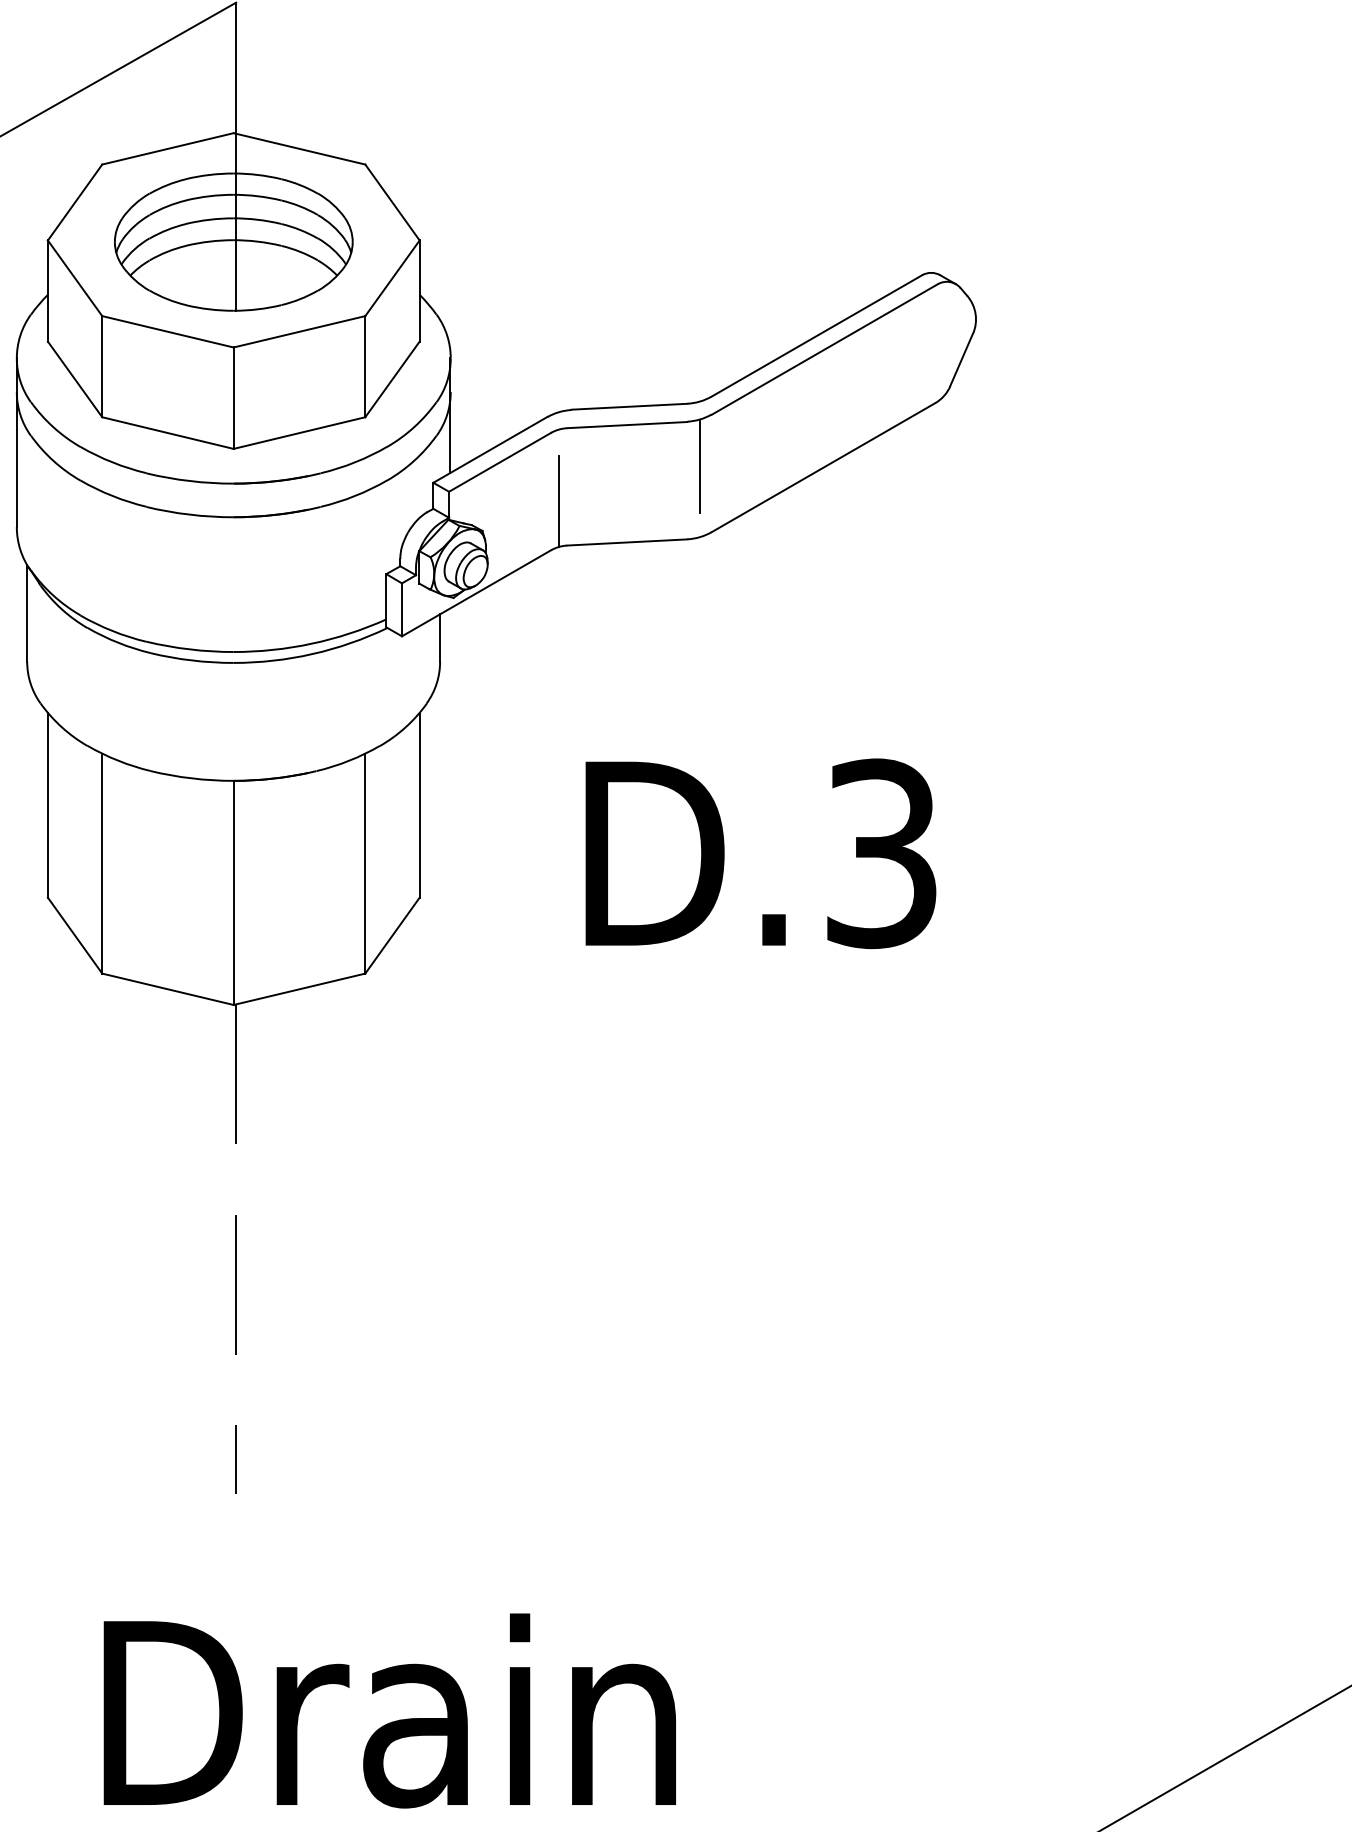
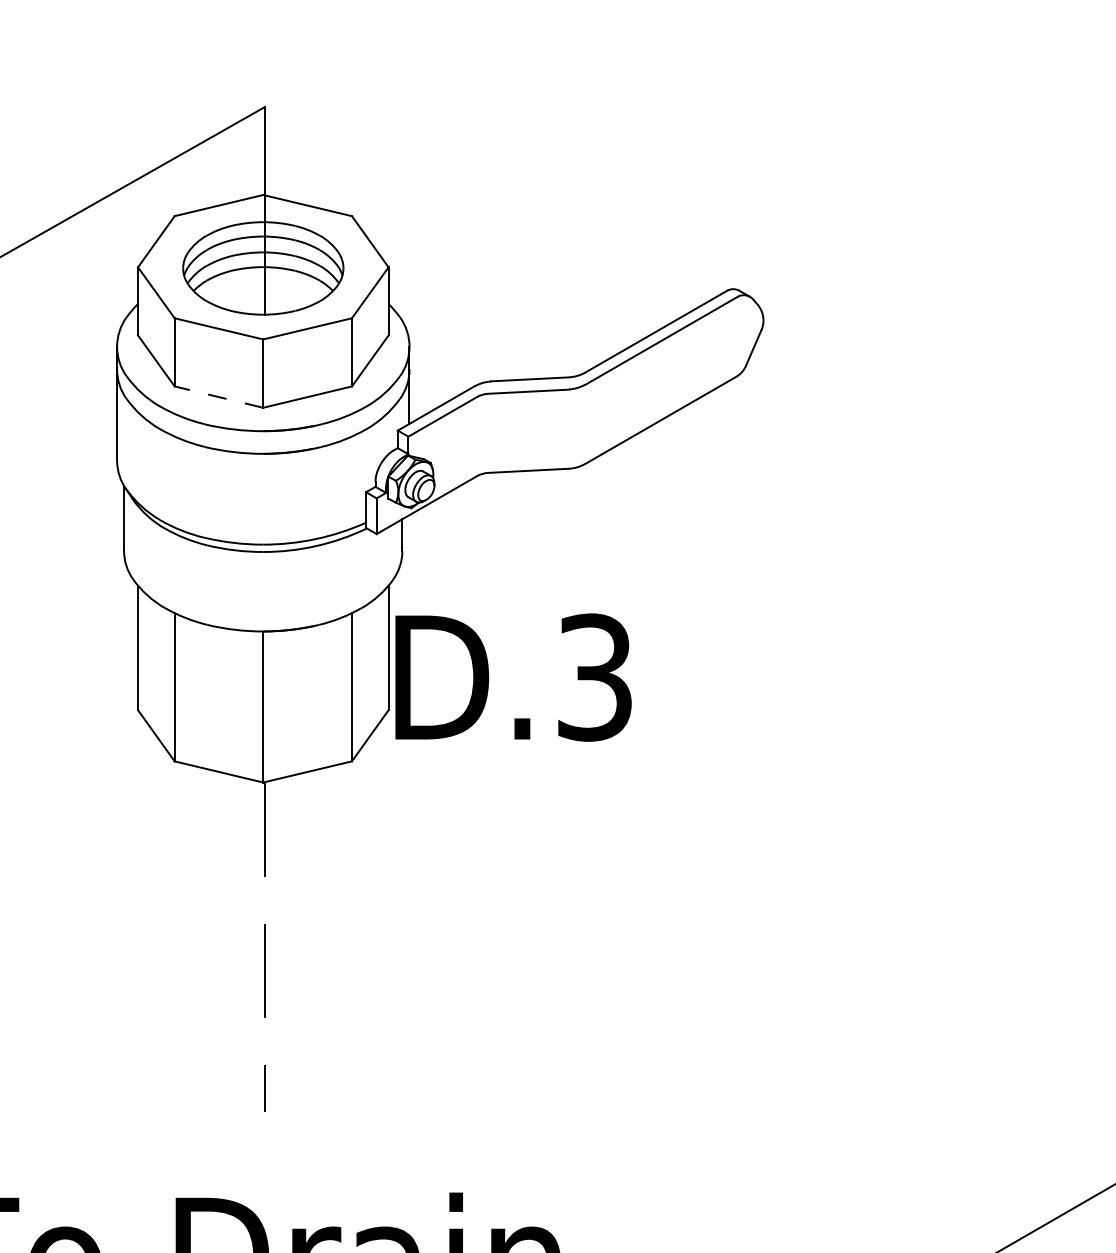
line: (167, 433) -> (218, 397), solid -> dashed
line: (699, 466) -> (577, 419), removed
line: (559, 500) -> (482, 442), removed
text: (760, 853) -> (513, 677), moved

